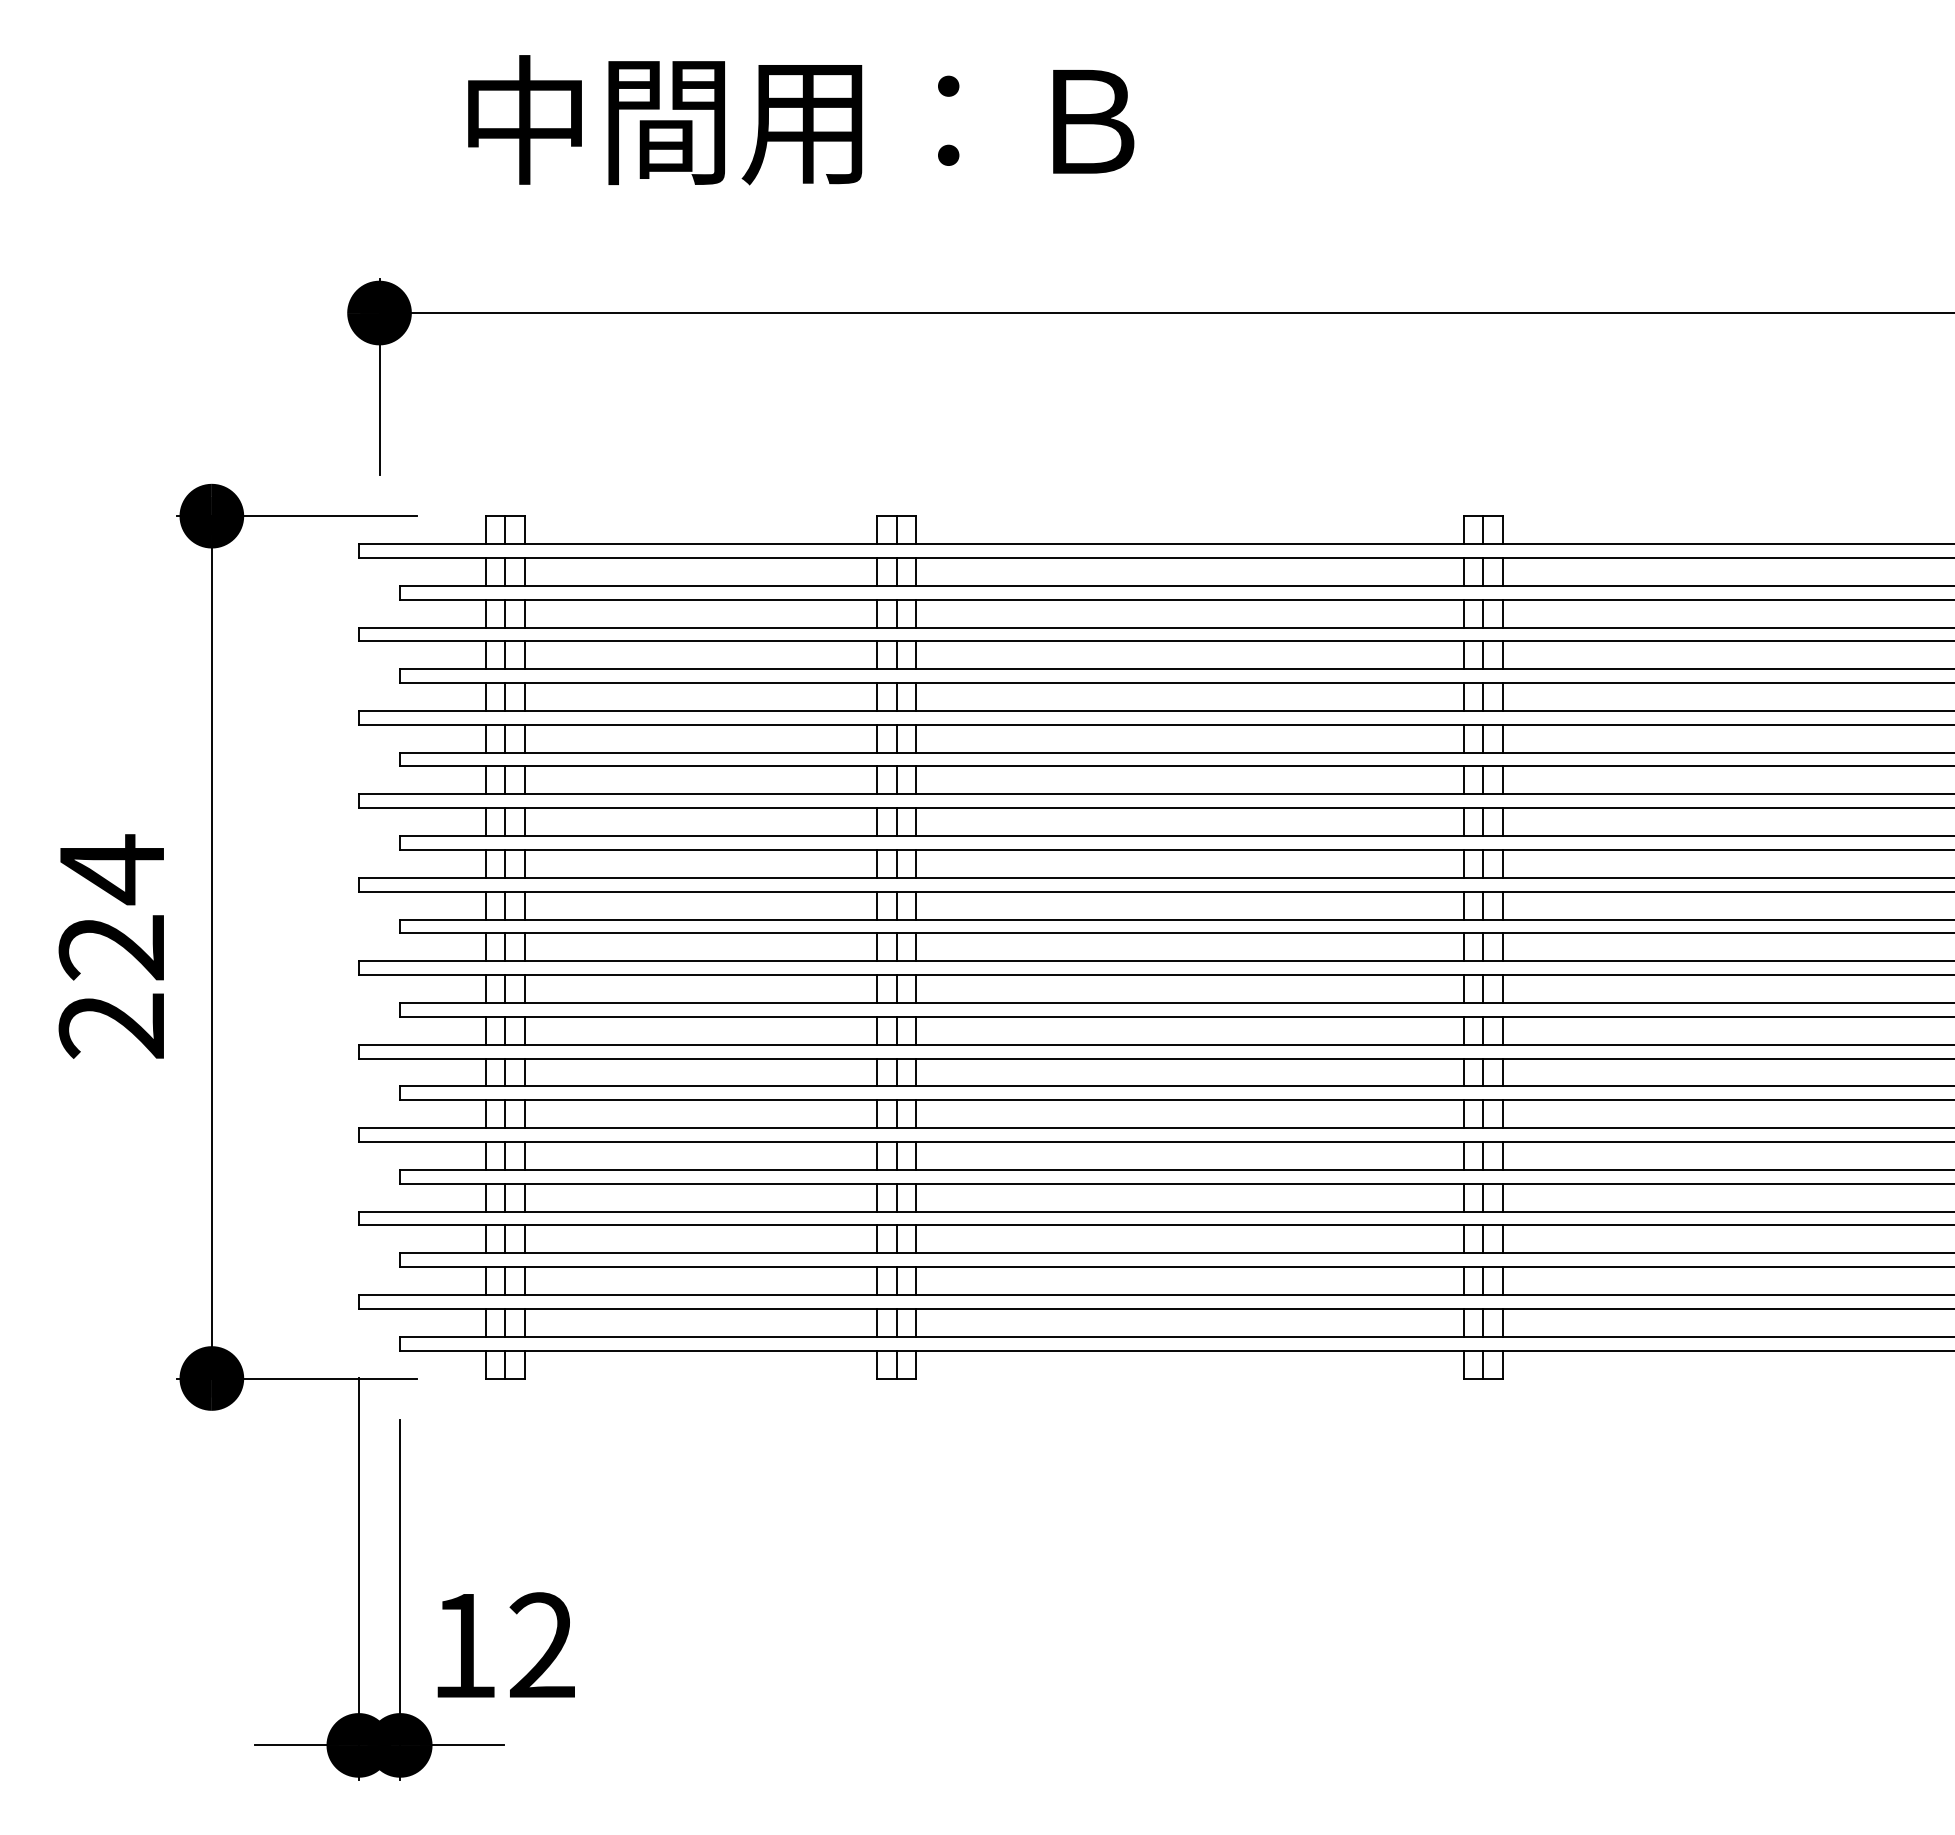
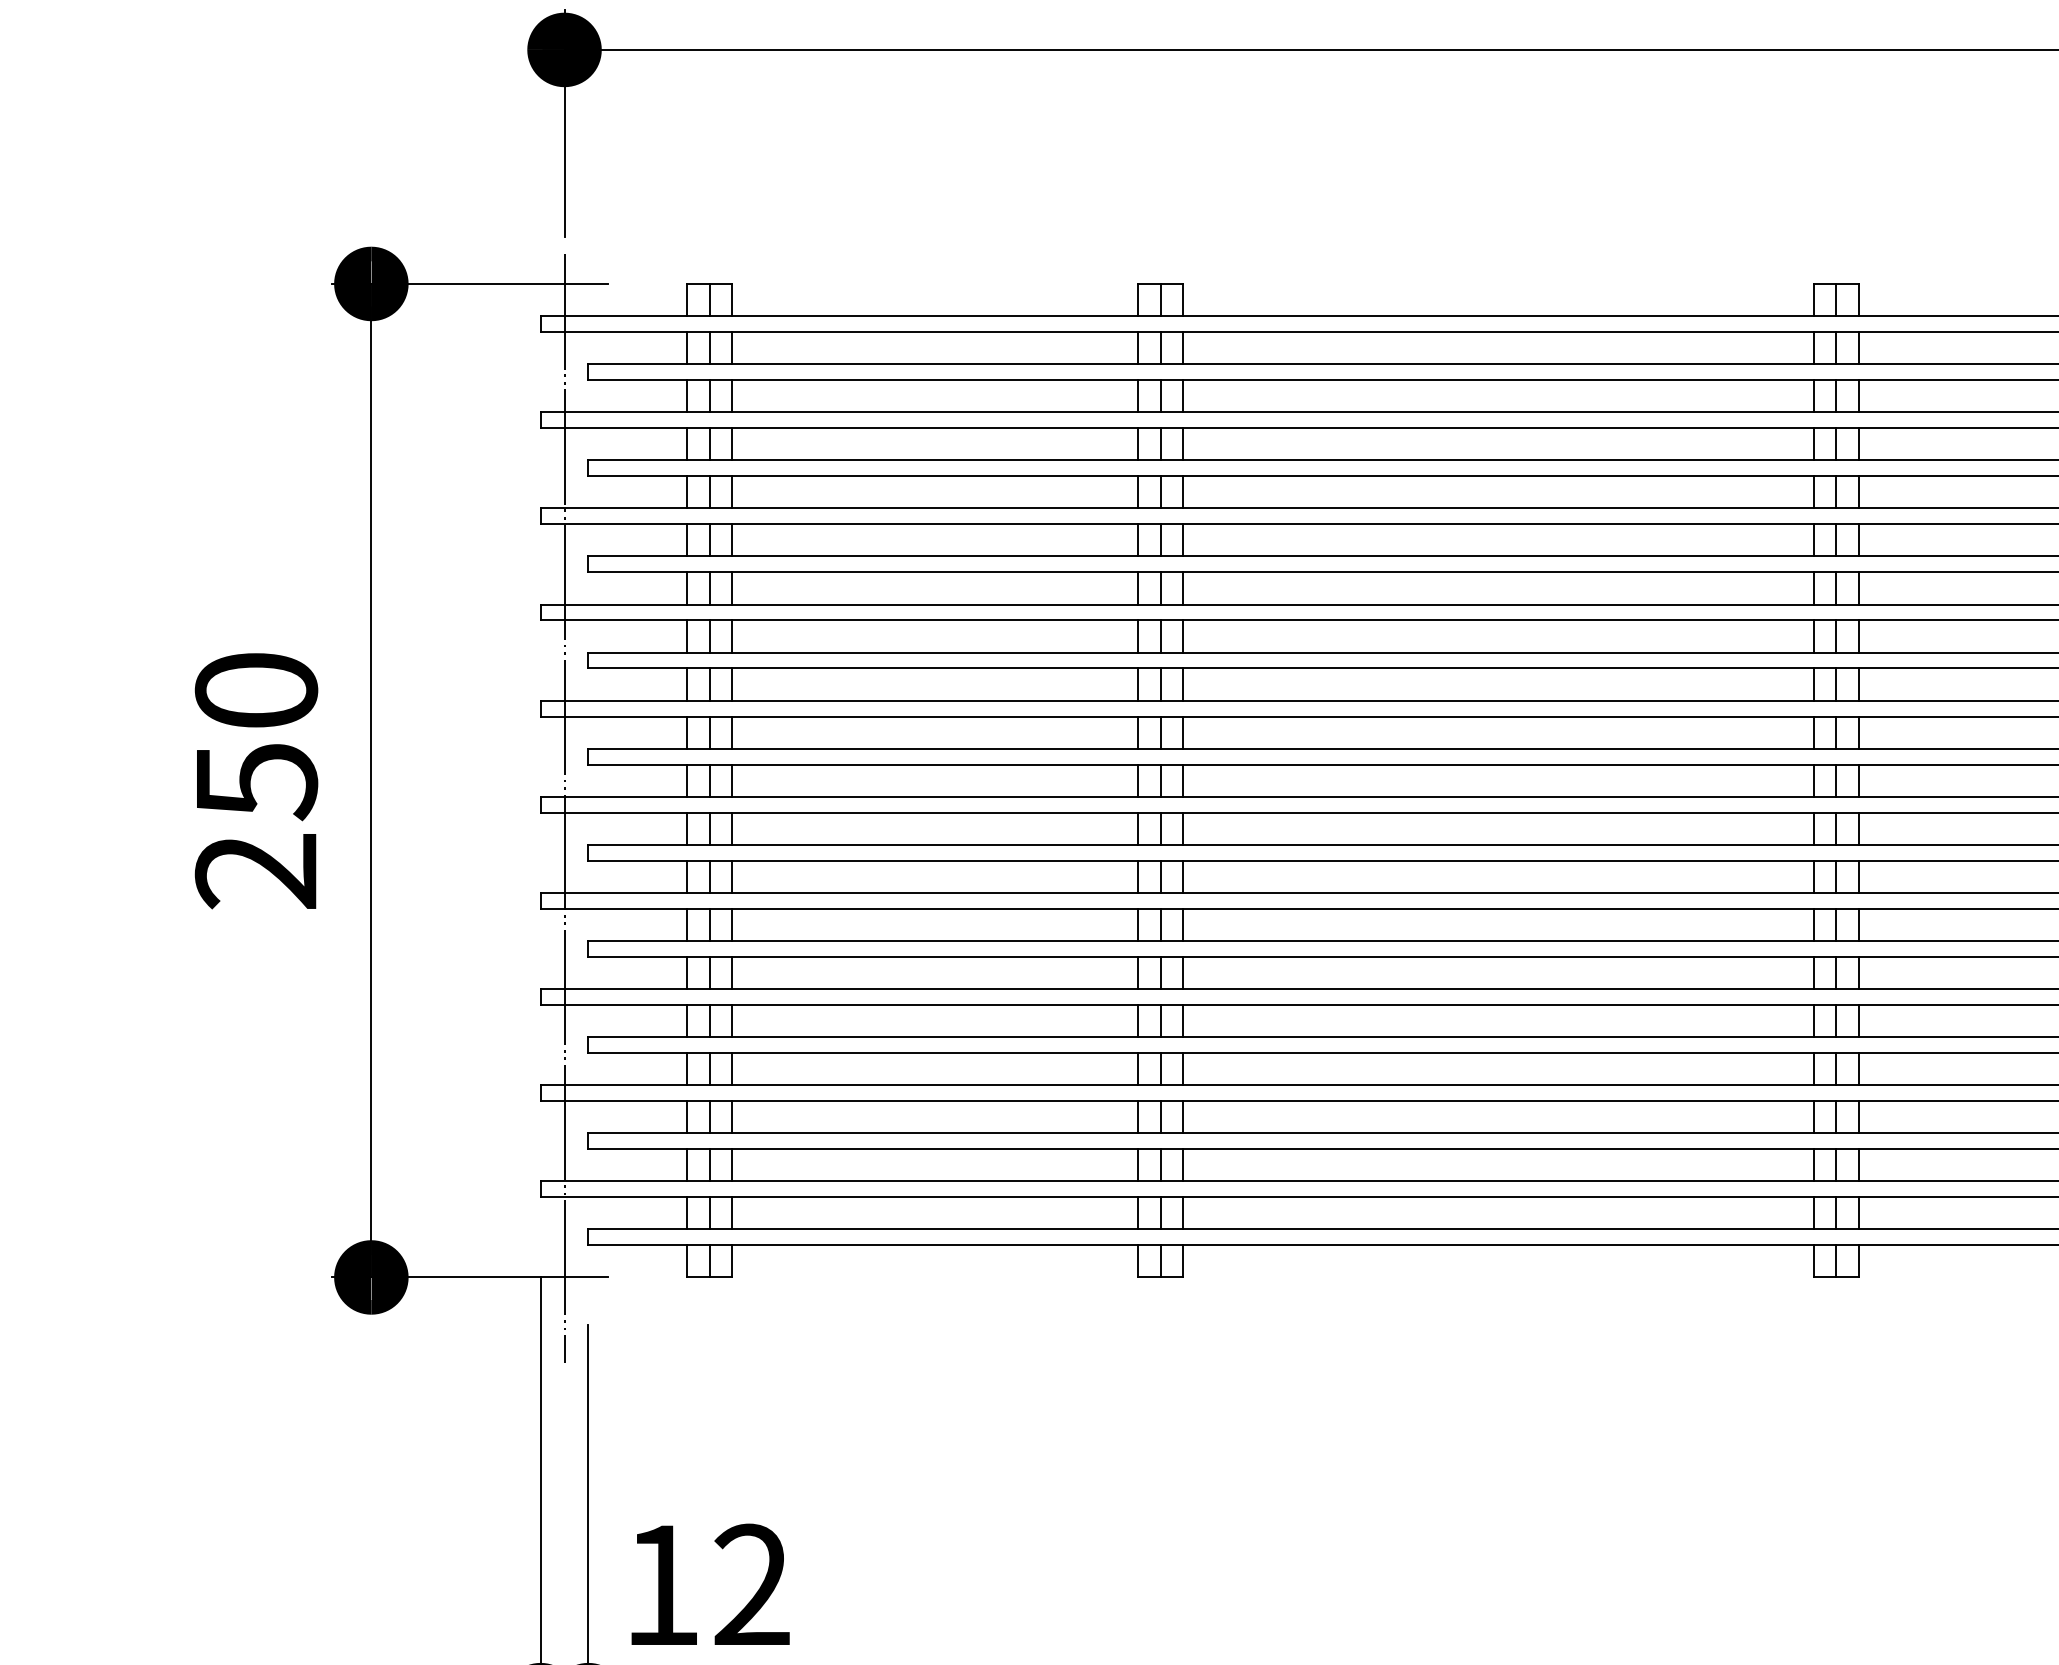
text: (111, 908) -> (255, 735), 224 -> 250
line: (379, 971) -> (564, 808), added

